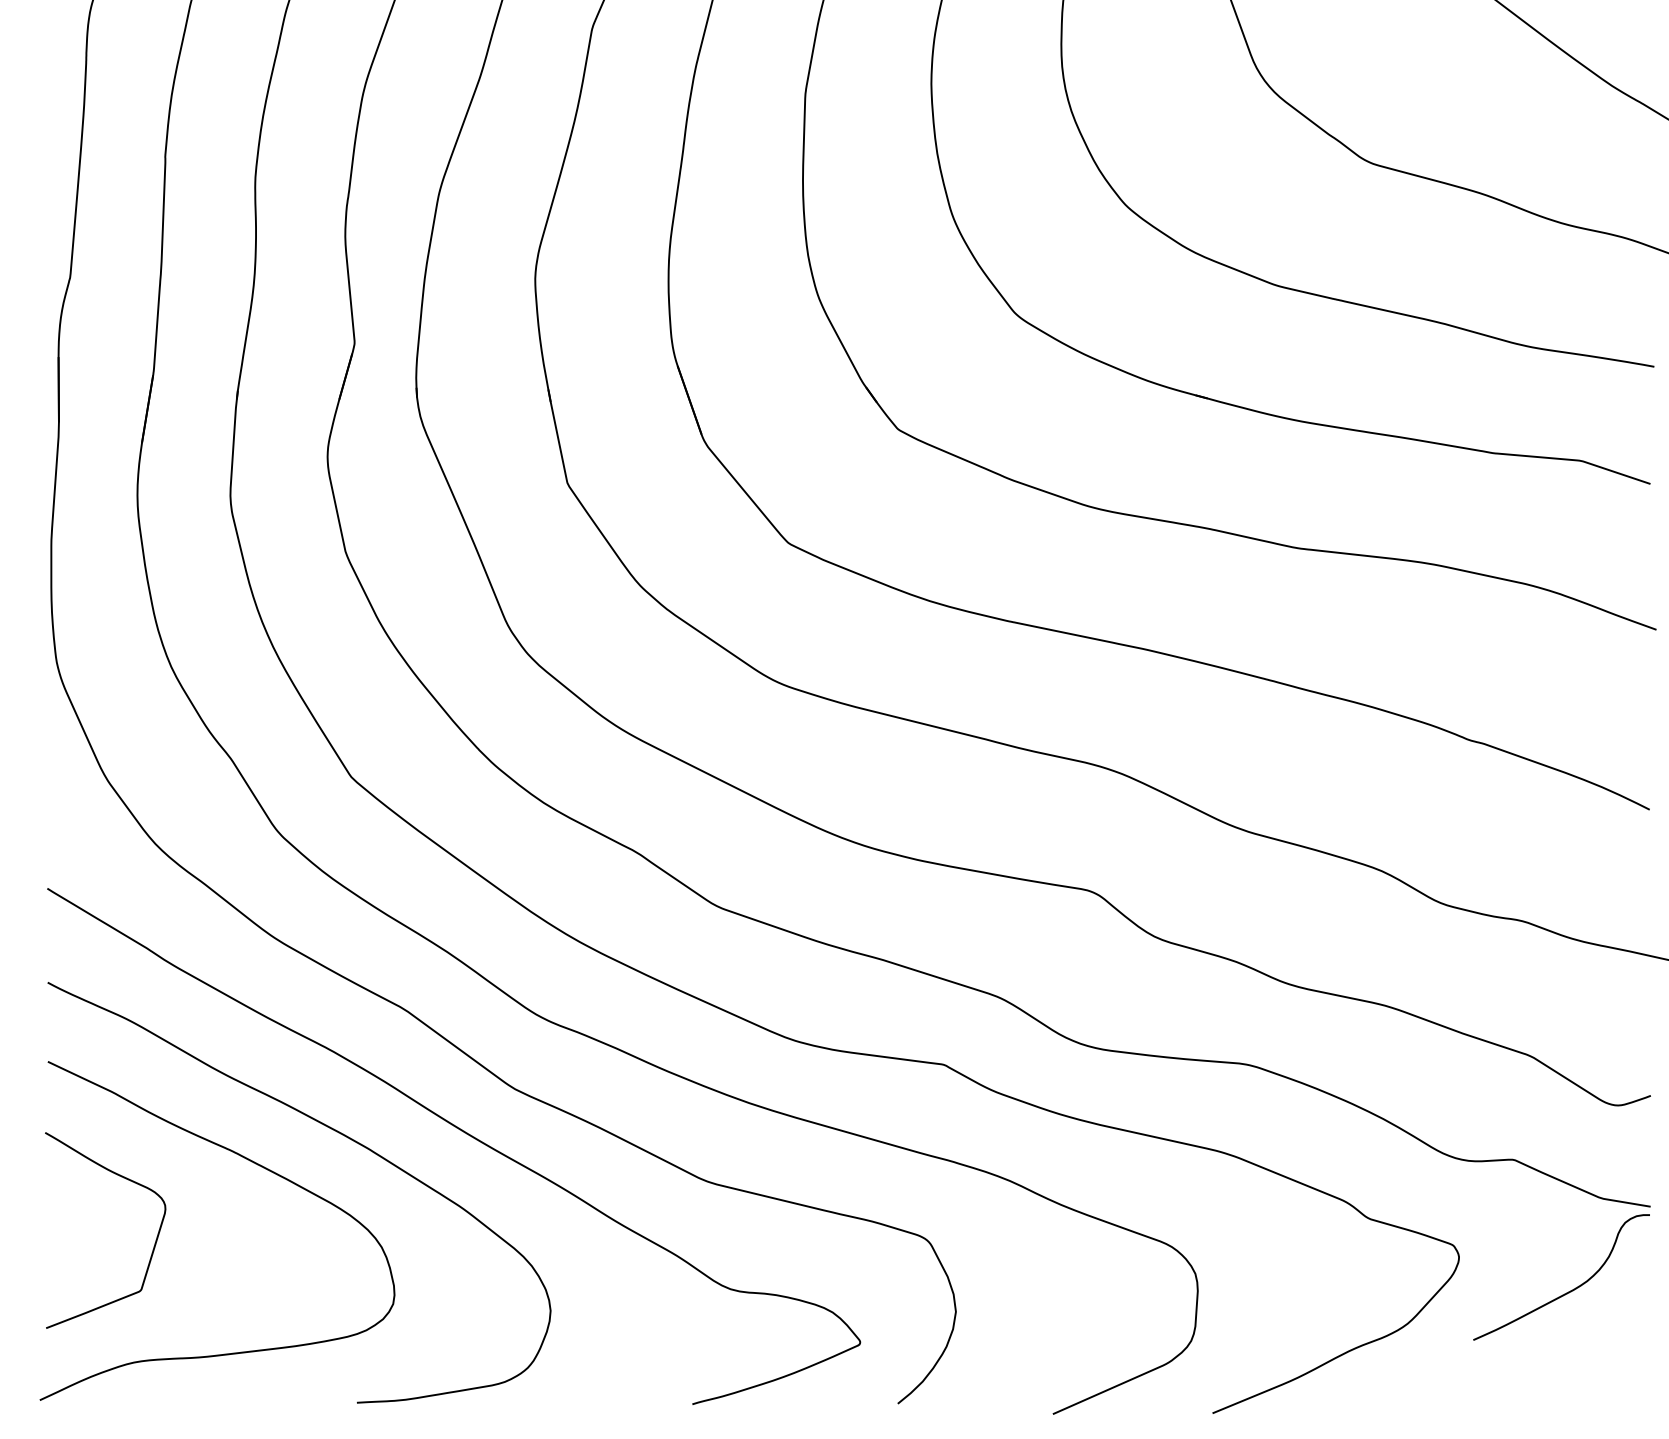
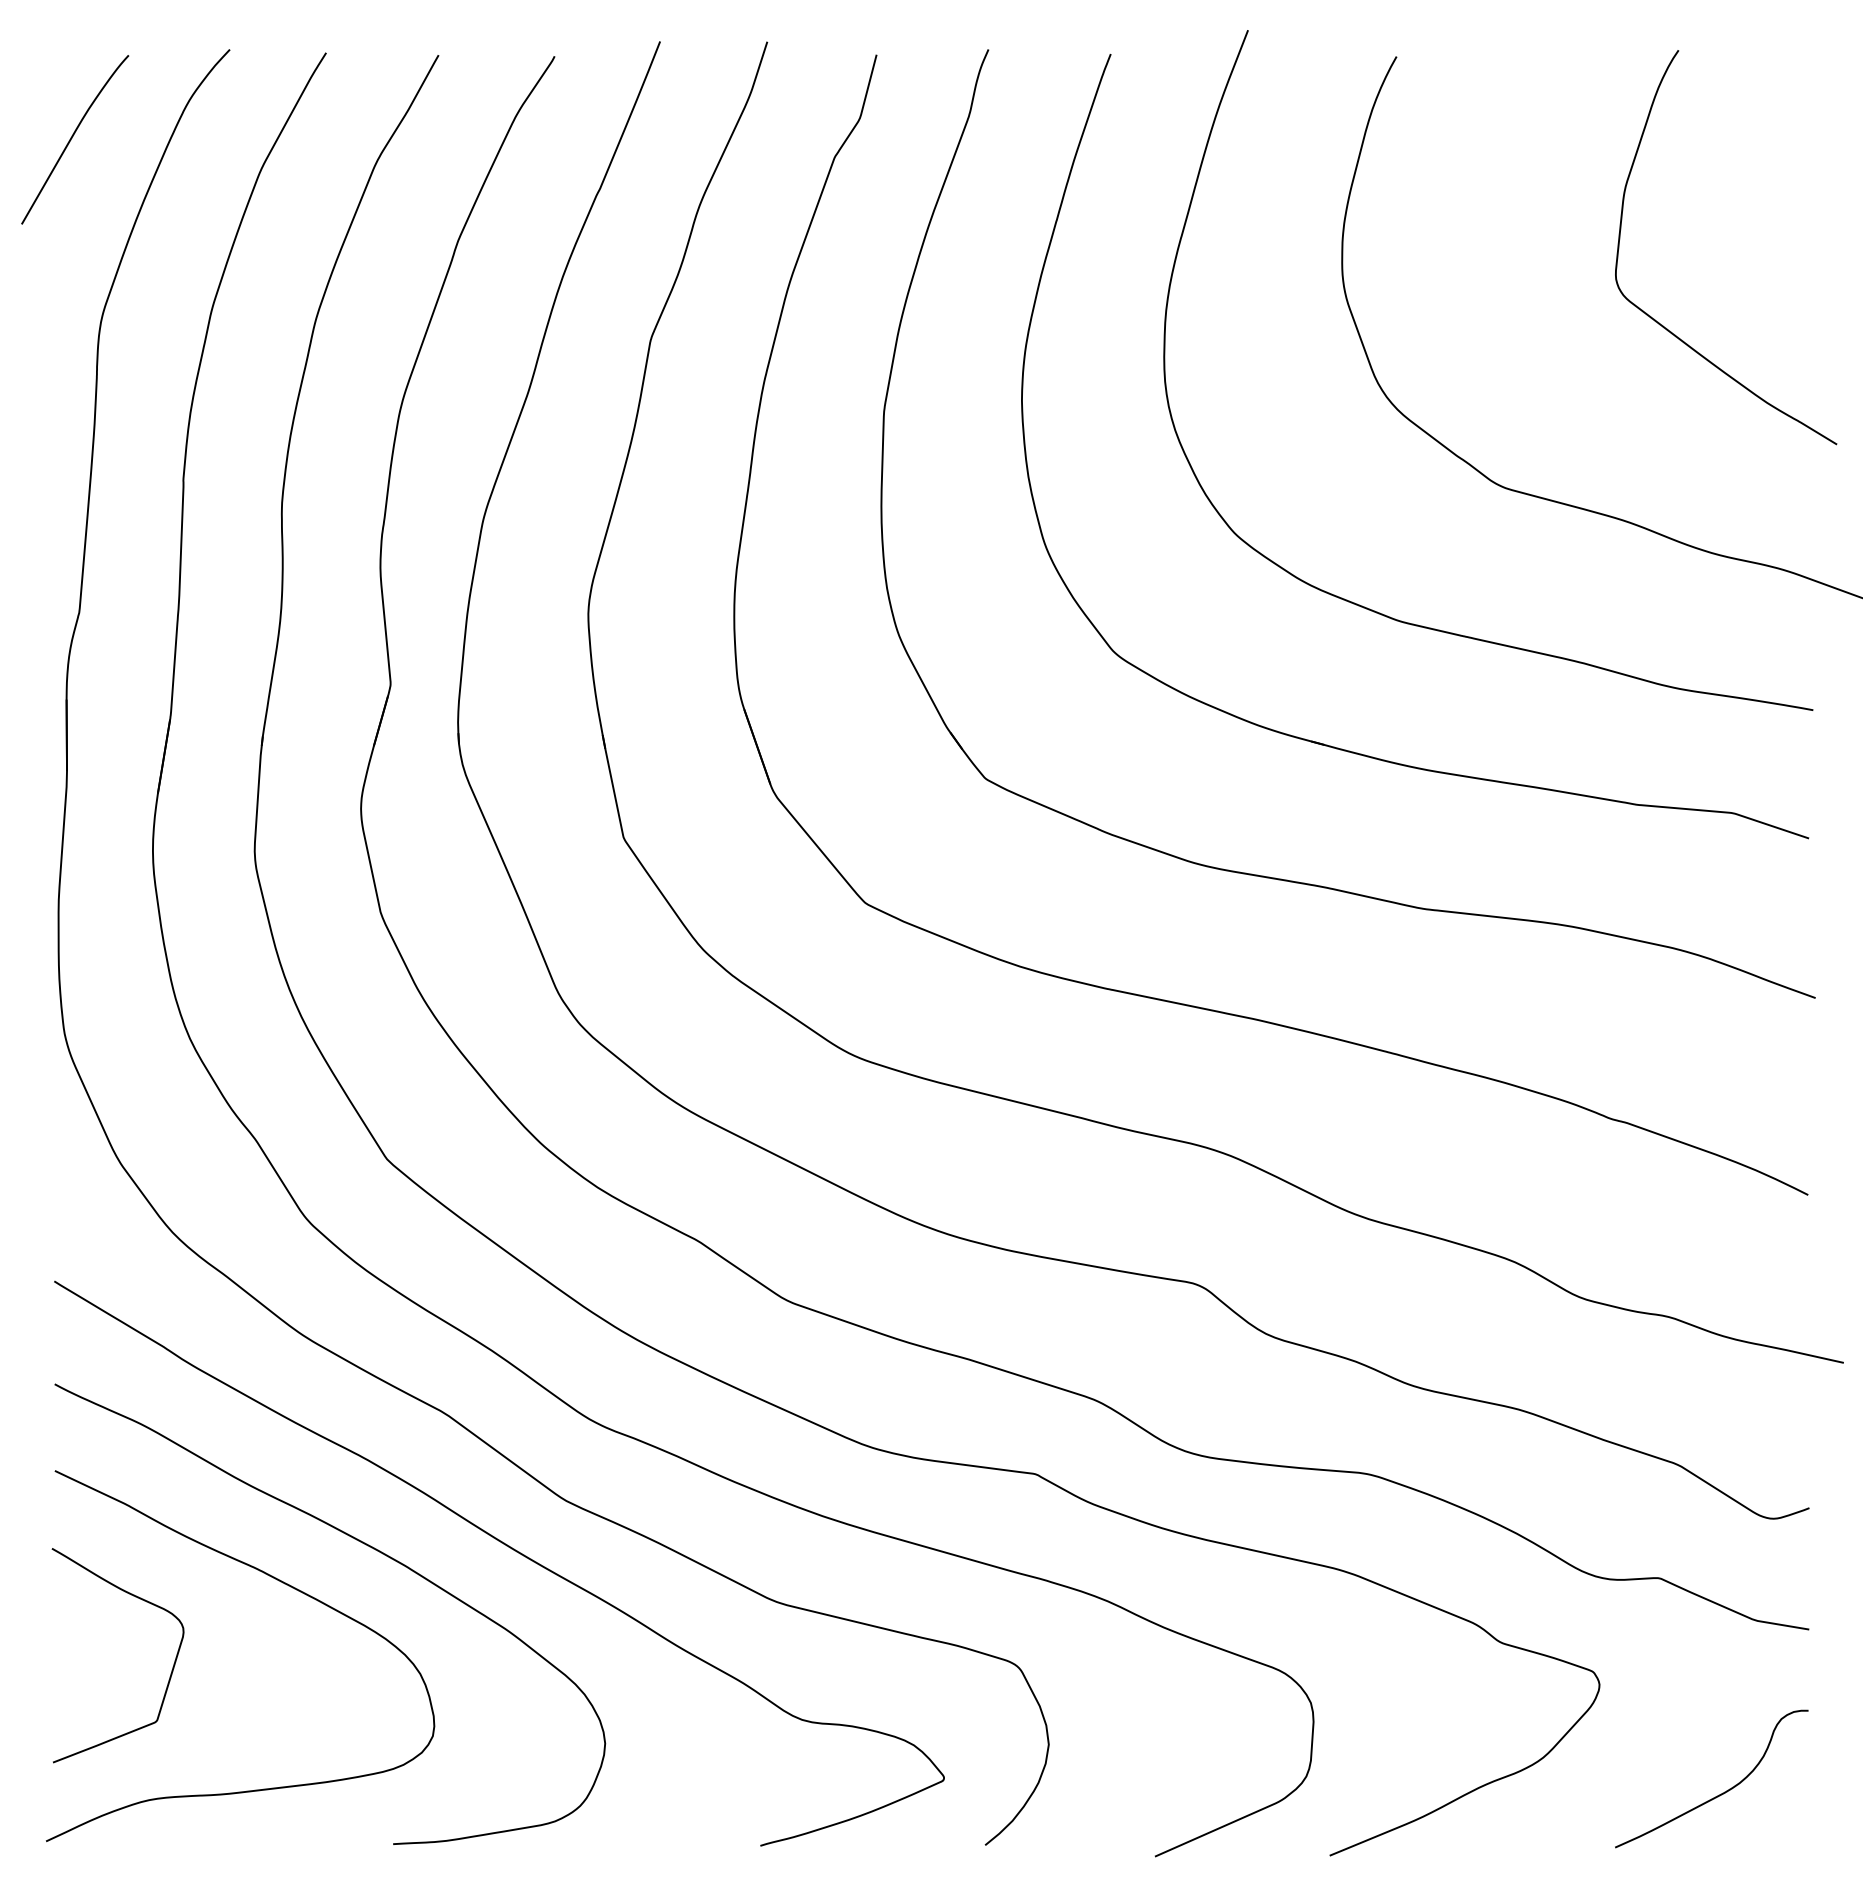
curve: (1571, 1289) -> (1722, 1792), moved

